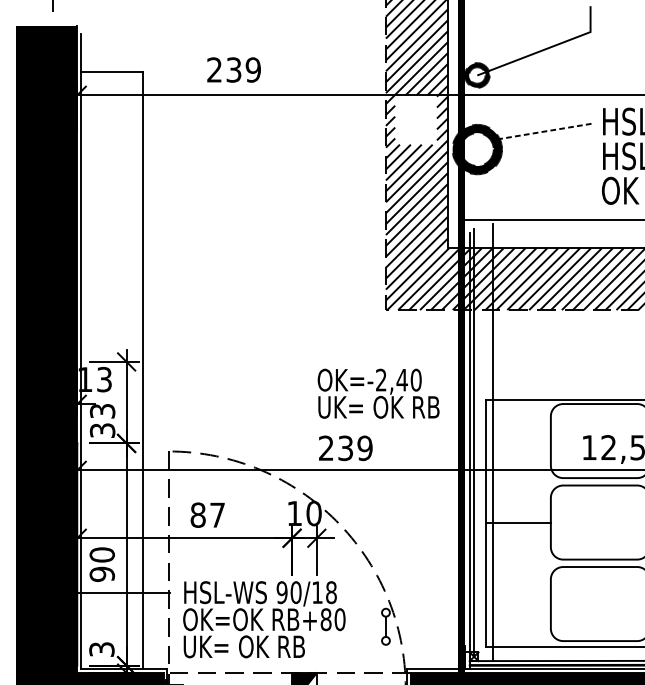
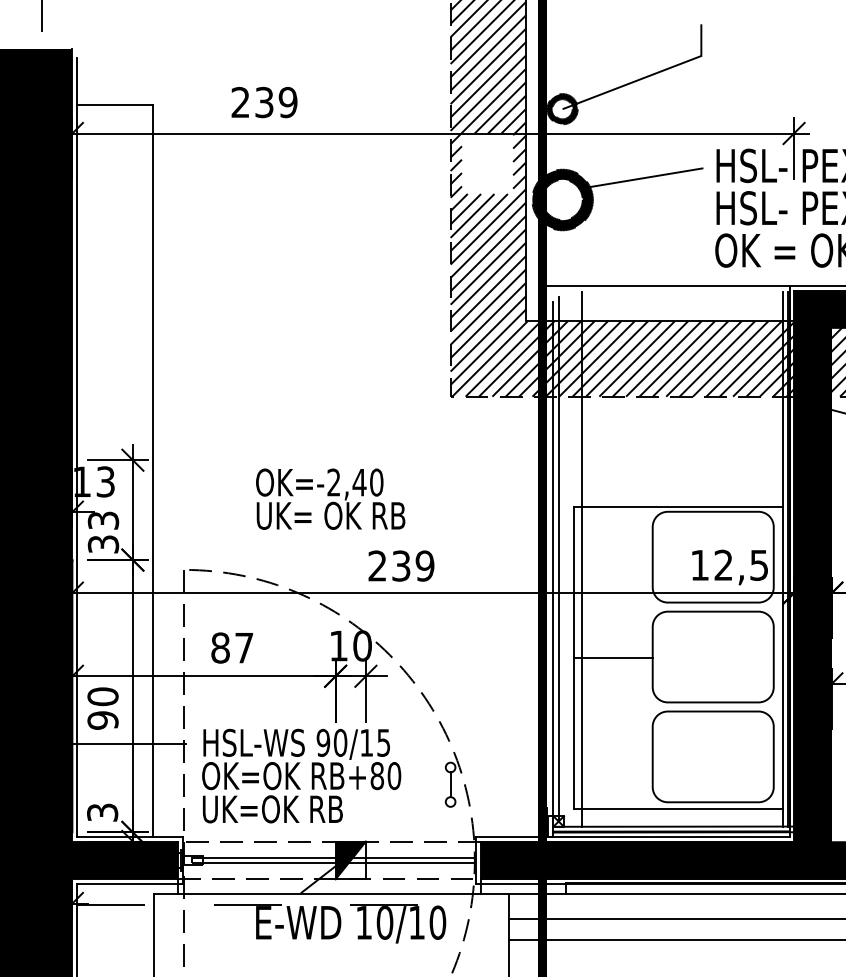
line: (544, 131) -> (645, 177), dashed -> solid
text: (378, 393) -> (330, 498), moved
text: (331, 592) -> (383, 742), 90/18 -> 90/15
text: (268, 646) -> (306, 809), UK= OK RB -> UK=OK RB

